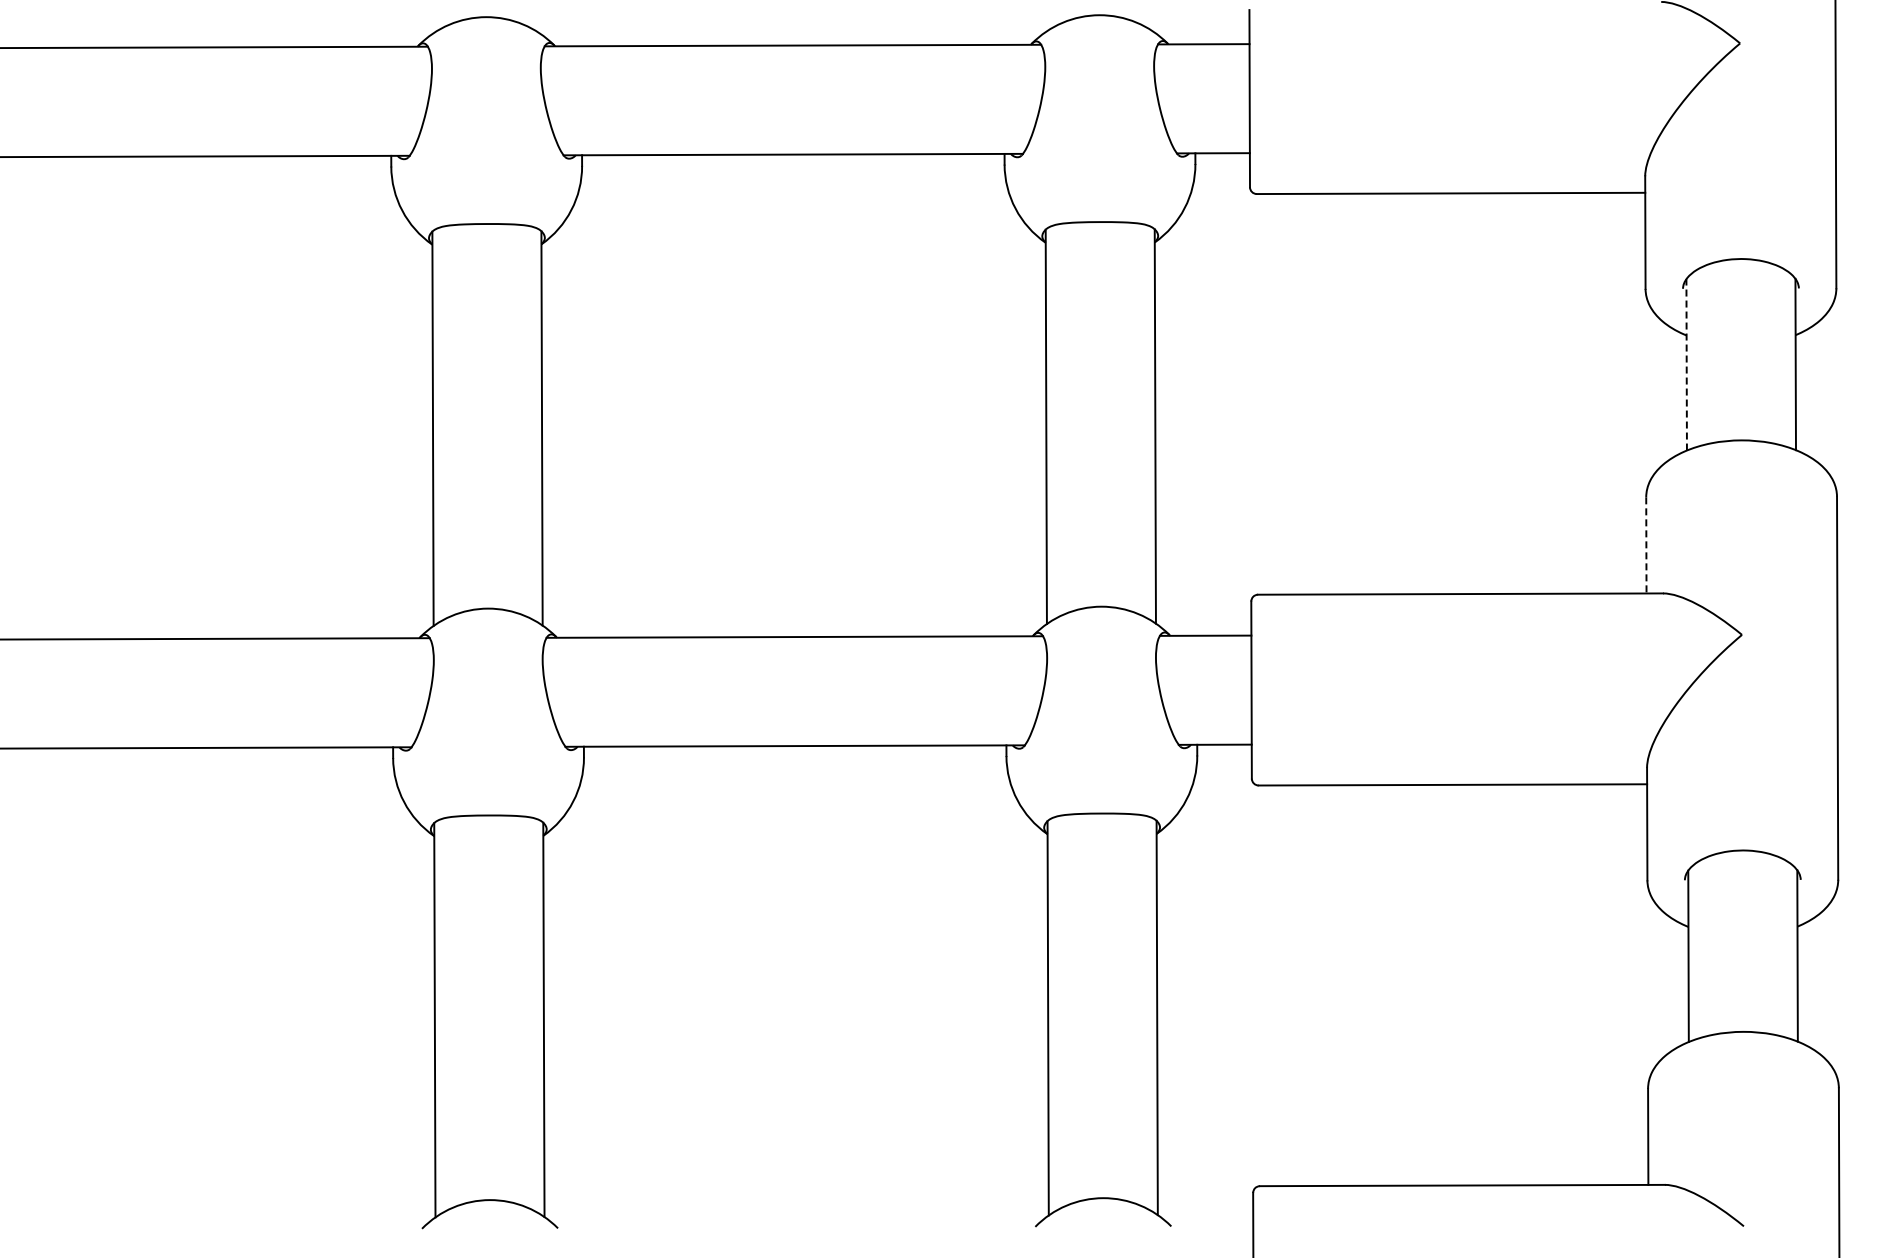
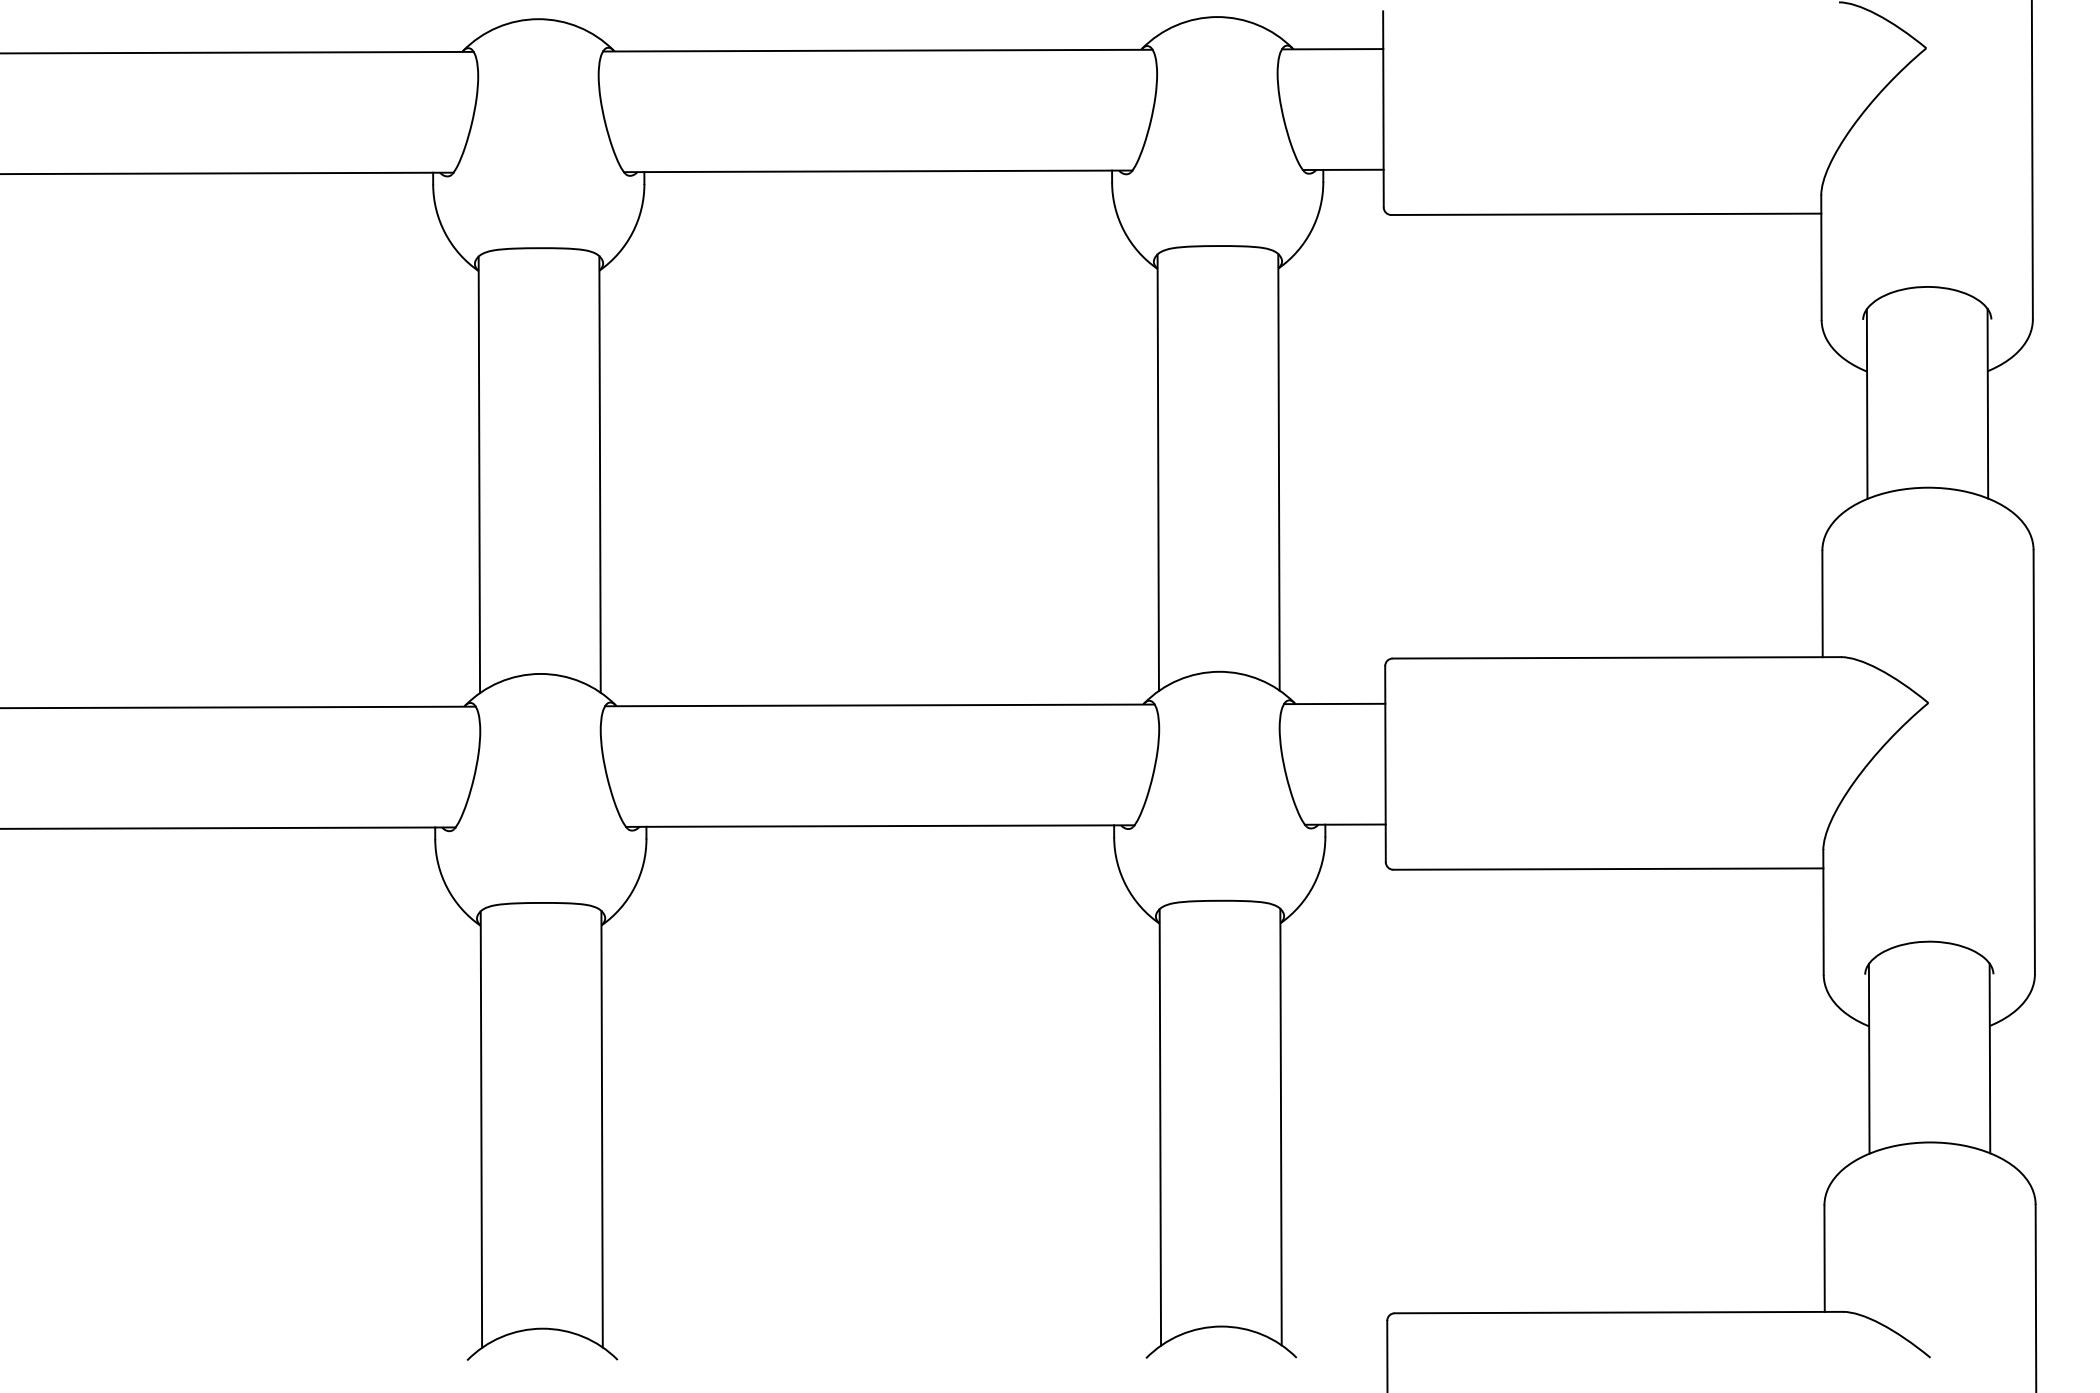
line: (1686, 364) -> (1866, 403), dashed -> solid
line: (1646, 545) -> (1822, 604), dashed -> solid

